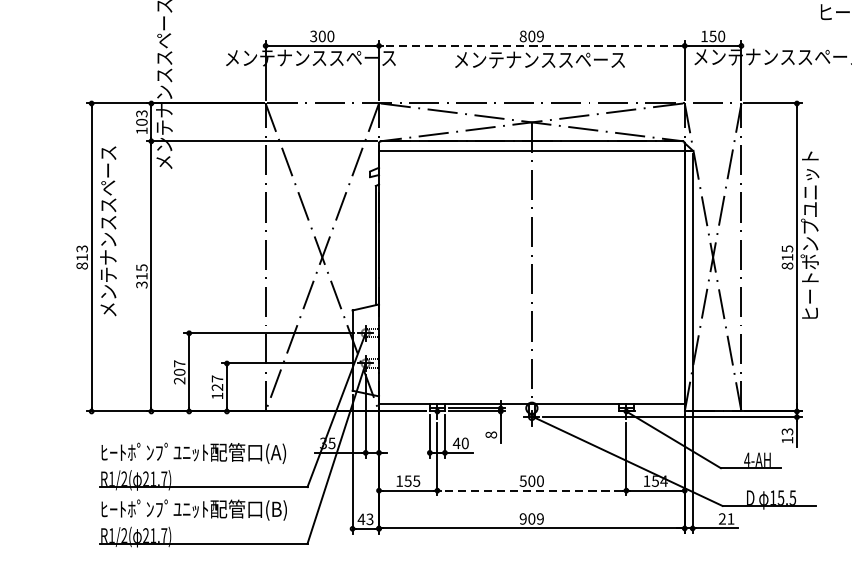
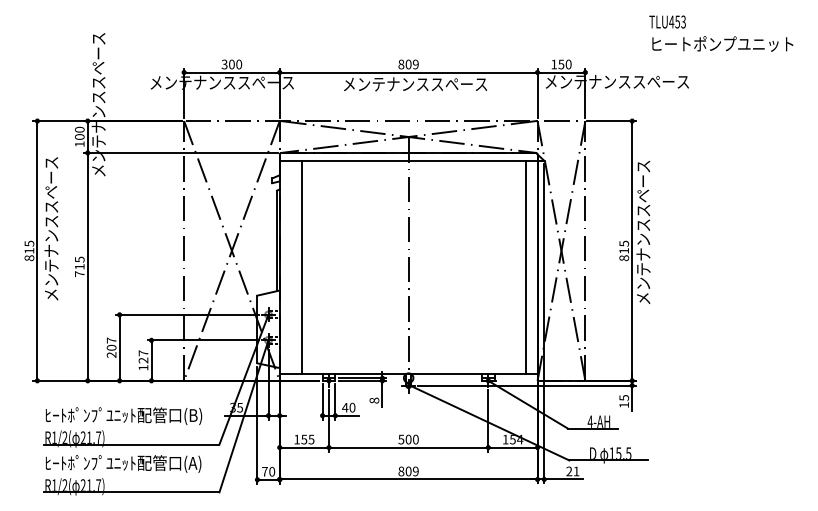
line: (531, 45) -> (408, 72), dashed -> solid
text: (141, 113) -> (79, 129), 103 -> 100
text: (809, 235) -> (642, 232), ヒートポンプユニット -> メンテナンススペース
text: (81, 248) -> (28, 243), 813 -> 815
line: (406, 277) -> (302, 267), added
line: (671, 277) -> (526, 267), added
text: (141, 285) -> (79, 274), 315 -> 715
text: (786, 431) -> (623, 397), 13 -> 15
text: (279, 453) -> (195, 416), ﾋｰﾄﾎﾟﾝﾌﾟﾕﾆｯﾄ配管口(A) -> ﾋｰﾄﾎﾟﾝﾌﾟﾕﾆｯﾄ配管口(B)
line: (531, 490) -> (408, 447), dashed -> solid
text: (279, 509) -> (195, 463), ﾋｰﾄﾎﾟﾝﾌﾟﾕﾆｯﾄ配管口(B) -> ﾋｰﾄﾎﾟﾝﾌﾟﾕﾆｯﾄ配管口(A)
text: (365, 519) -> (268, 471), 43 -> 70
text: (523, 519) -> (401, 471), 909 -> 809

